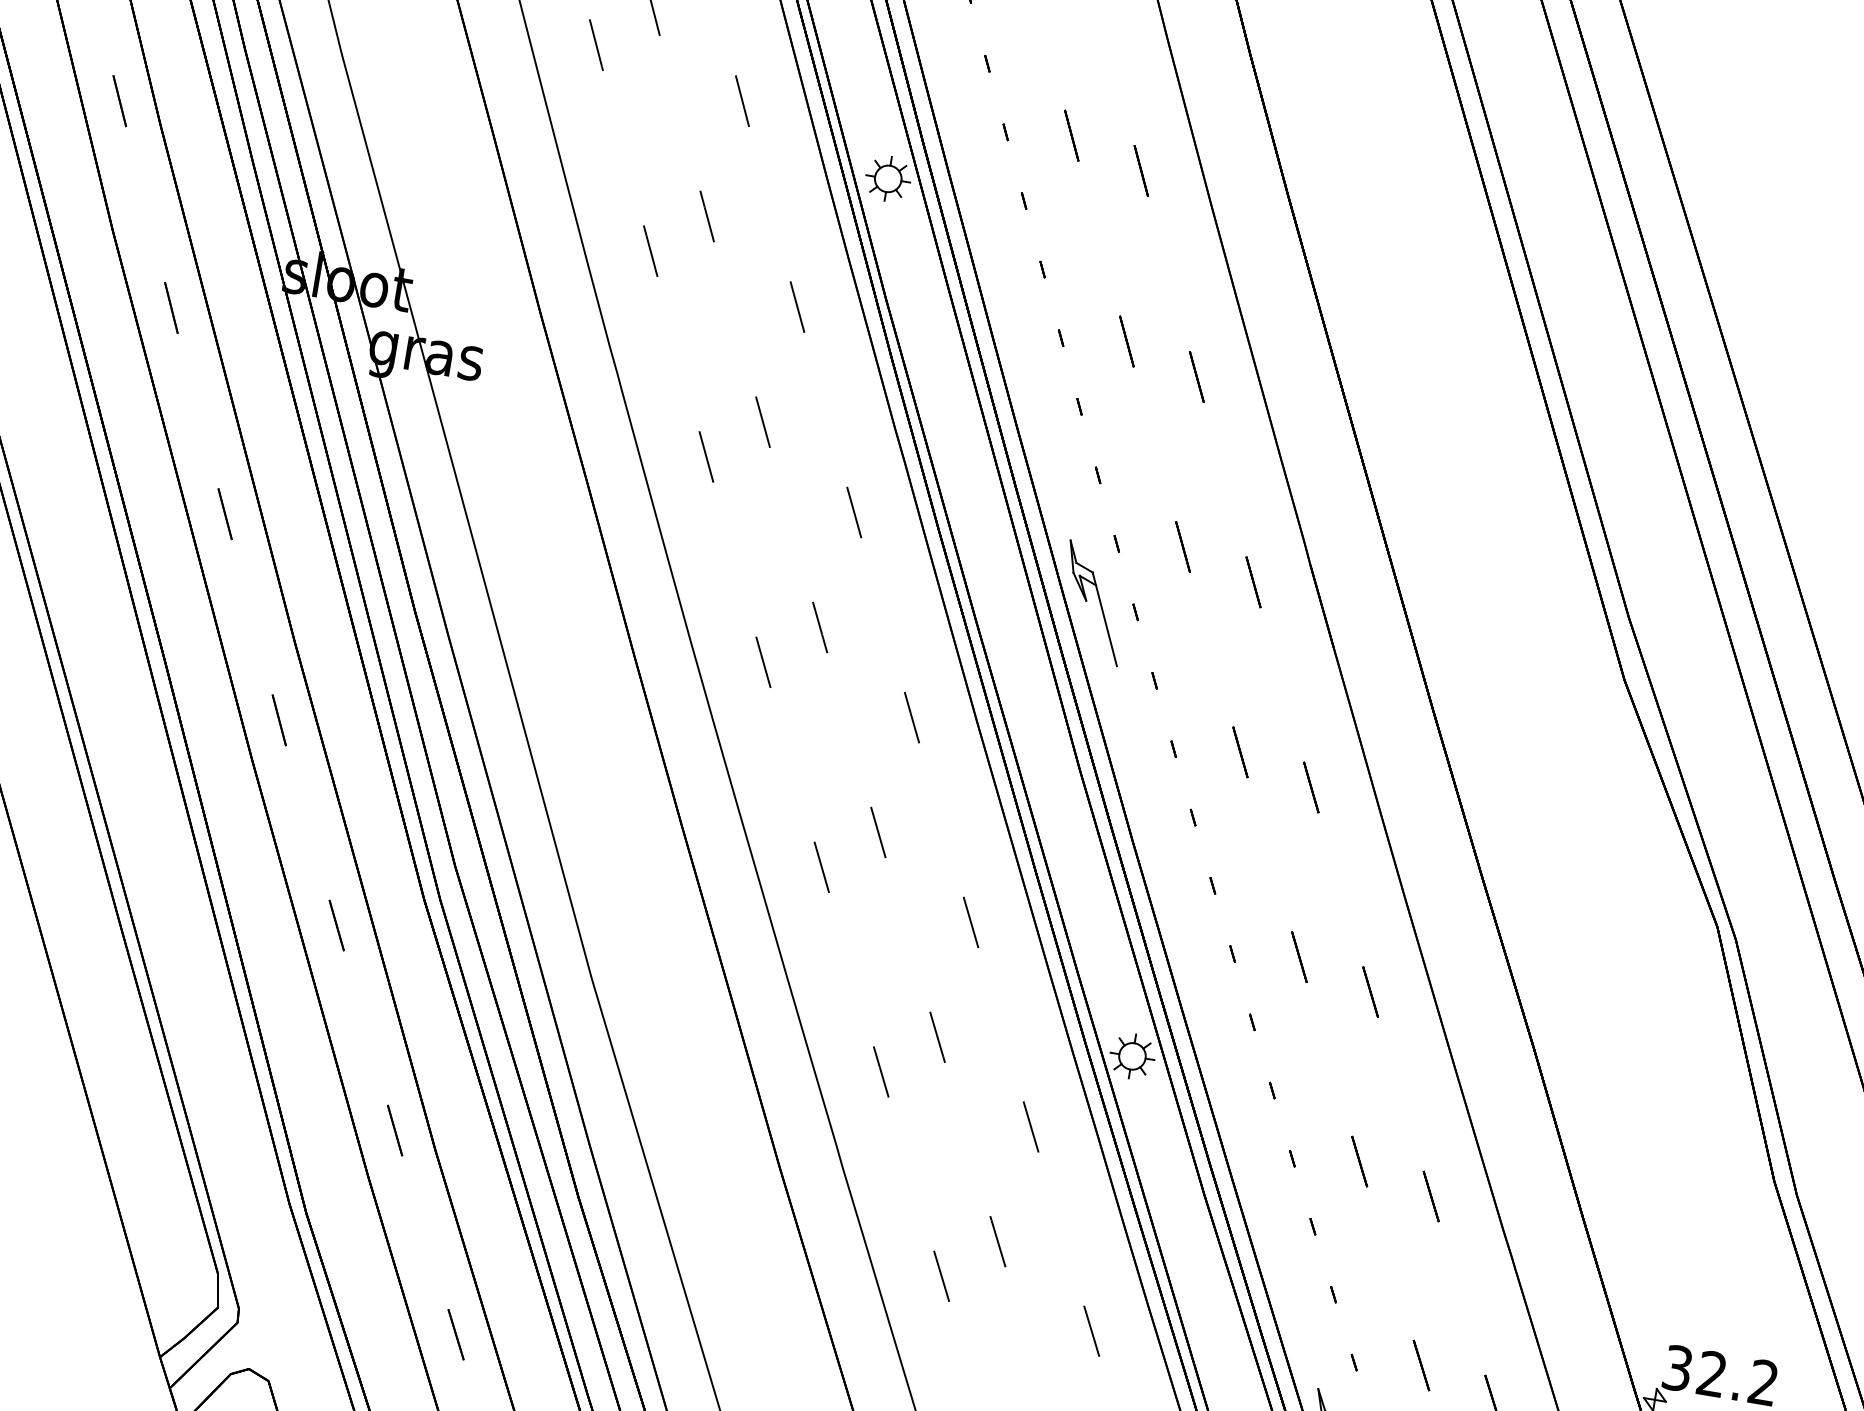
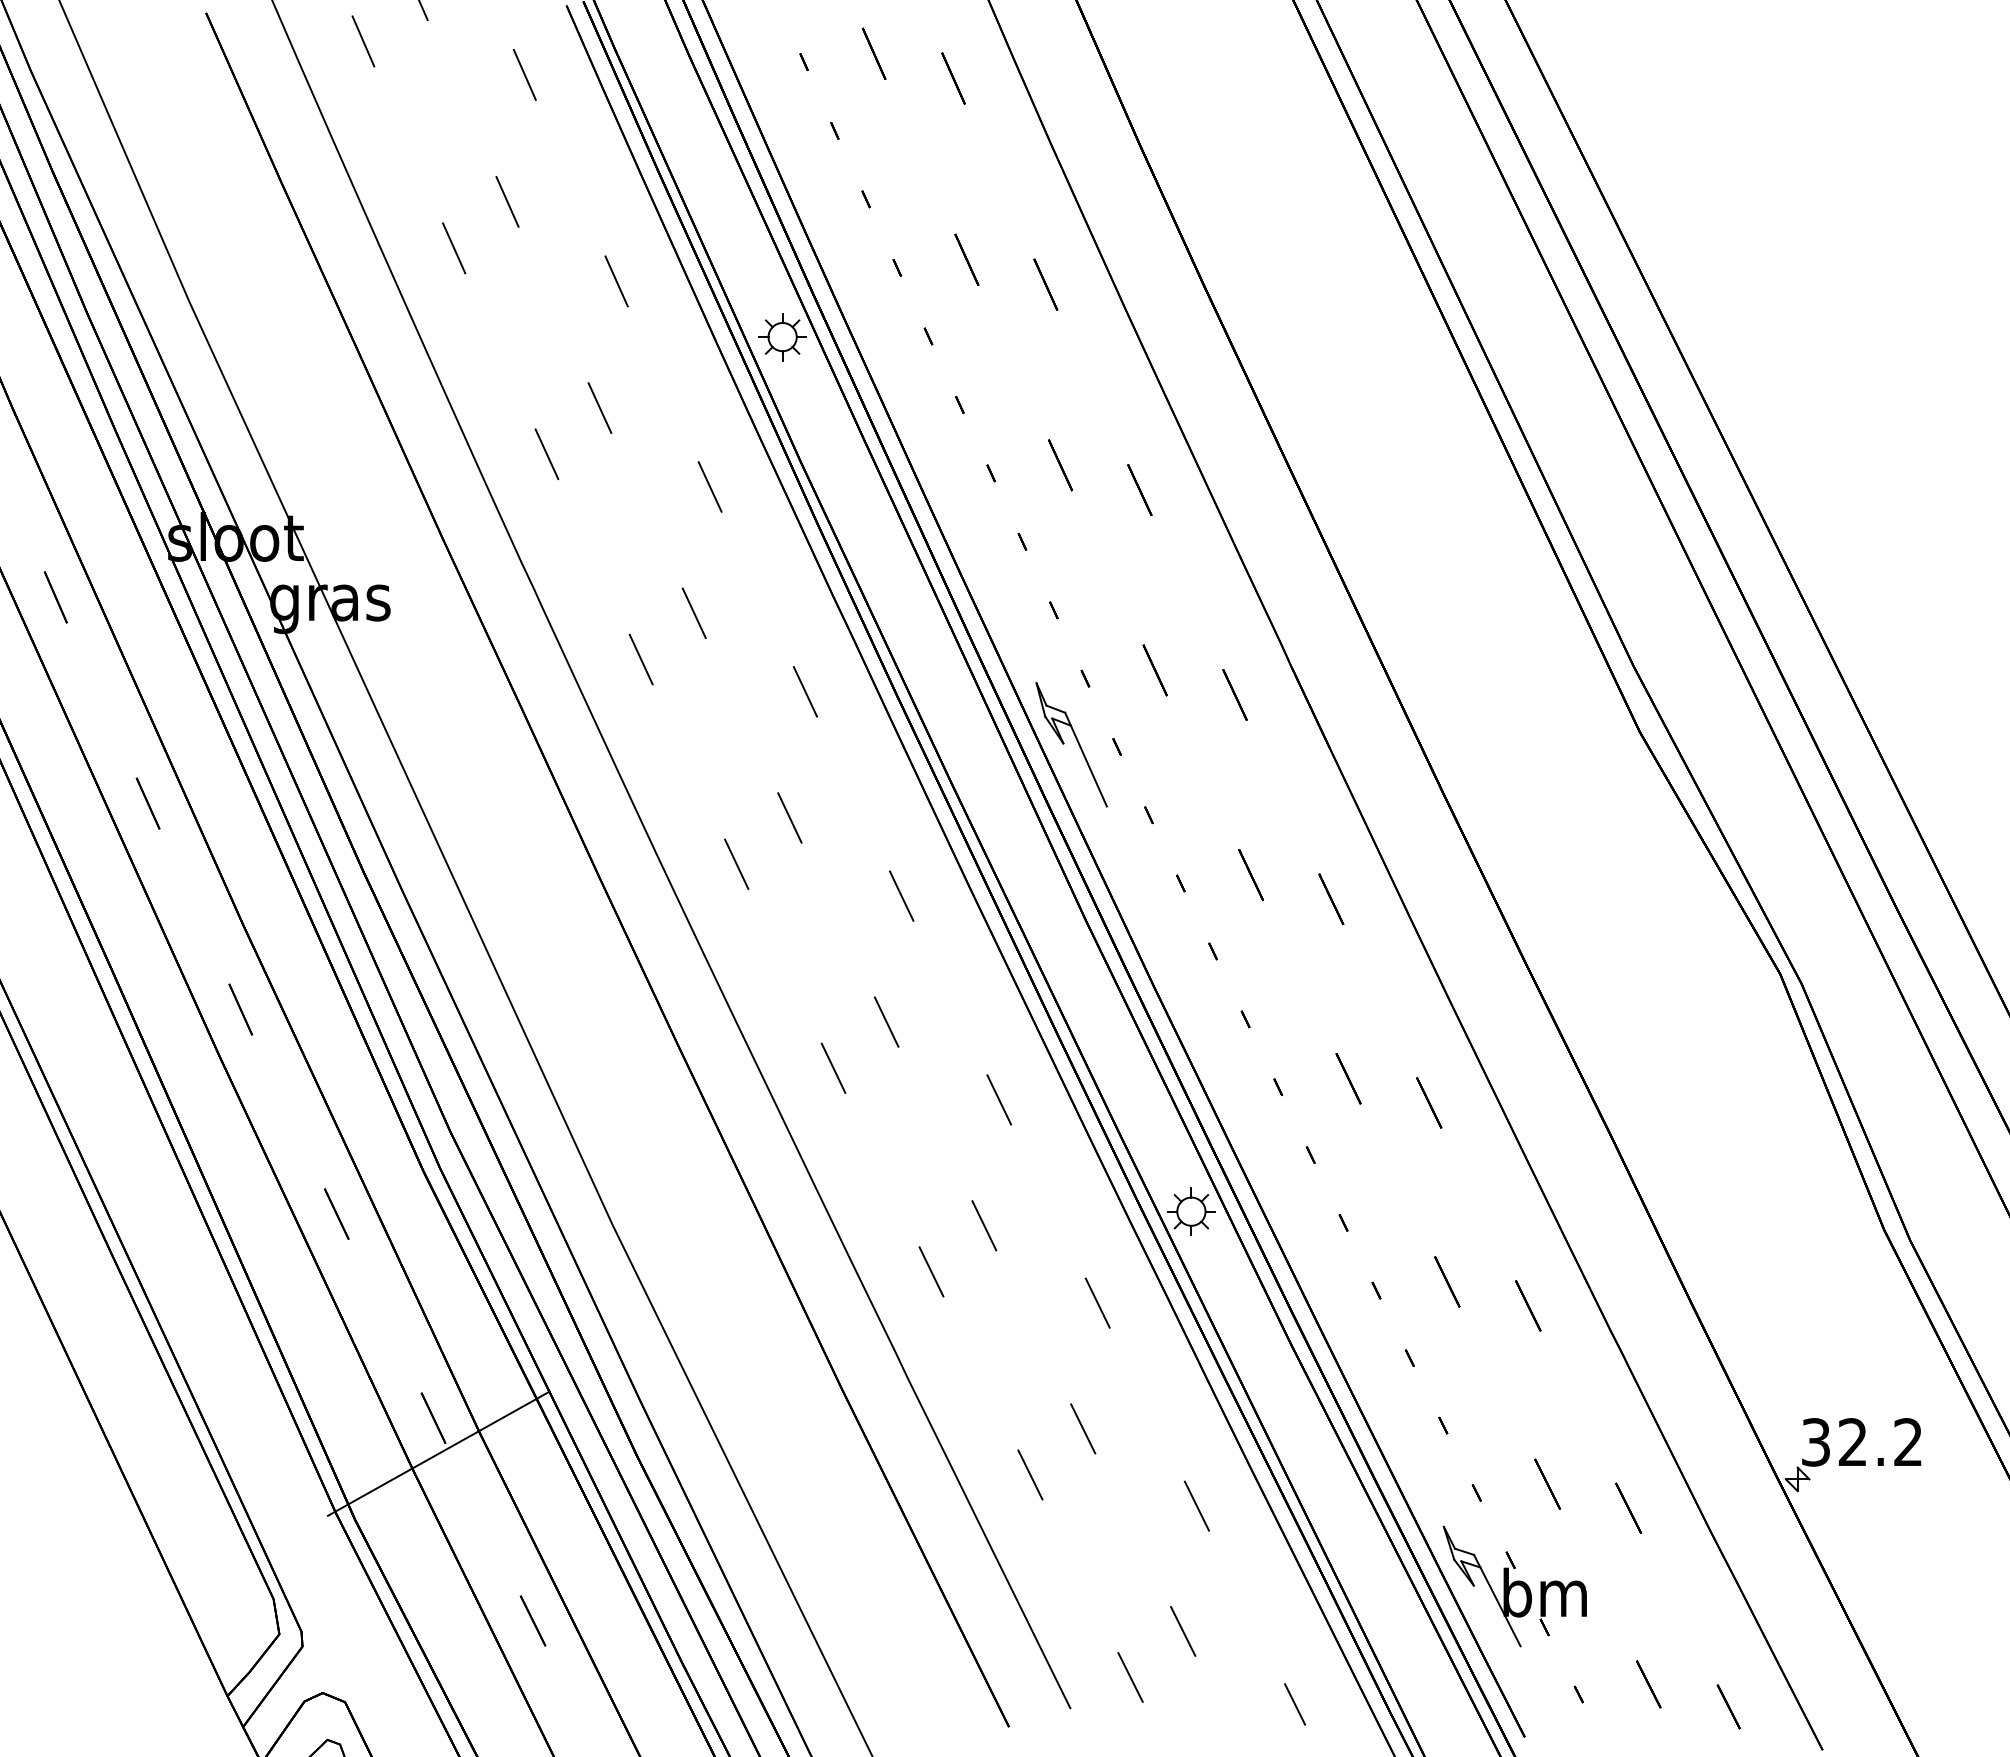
line: (394, 1164) -> (438, 1453), added

